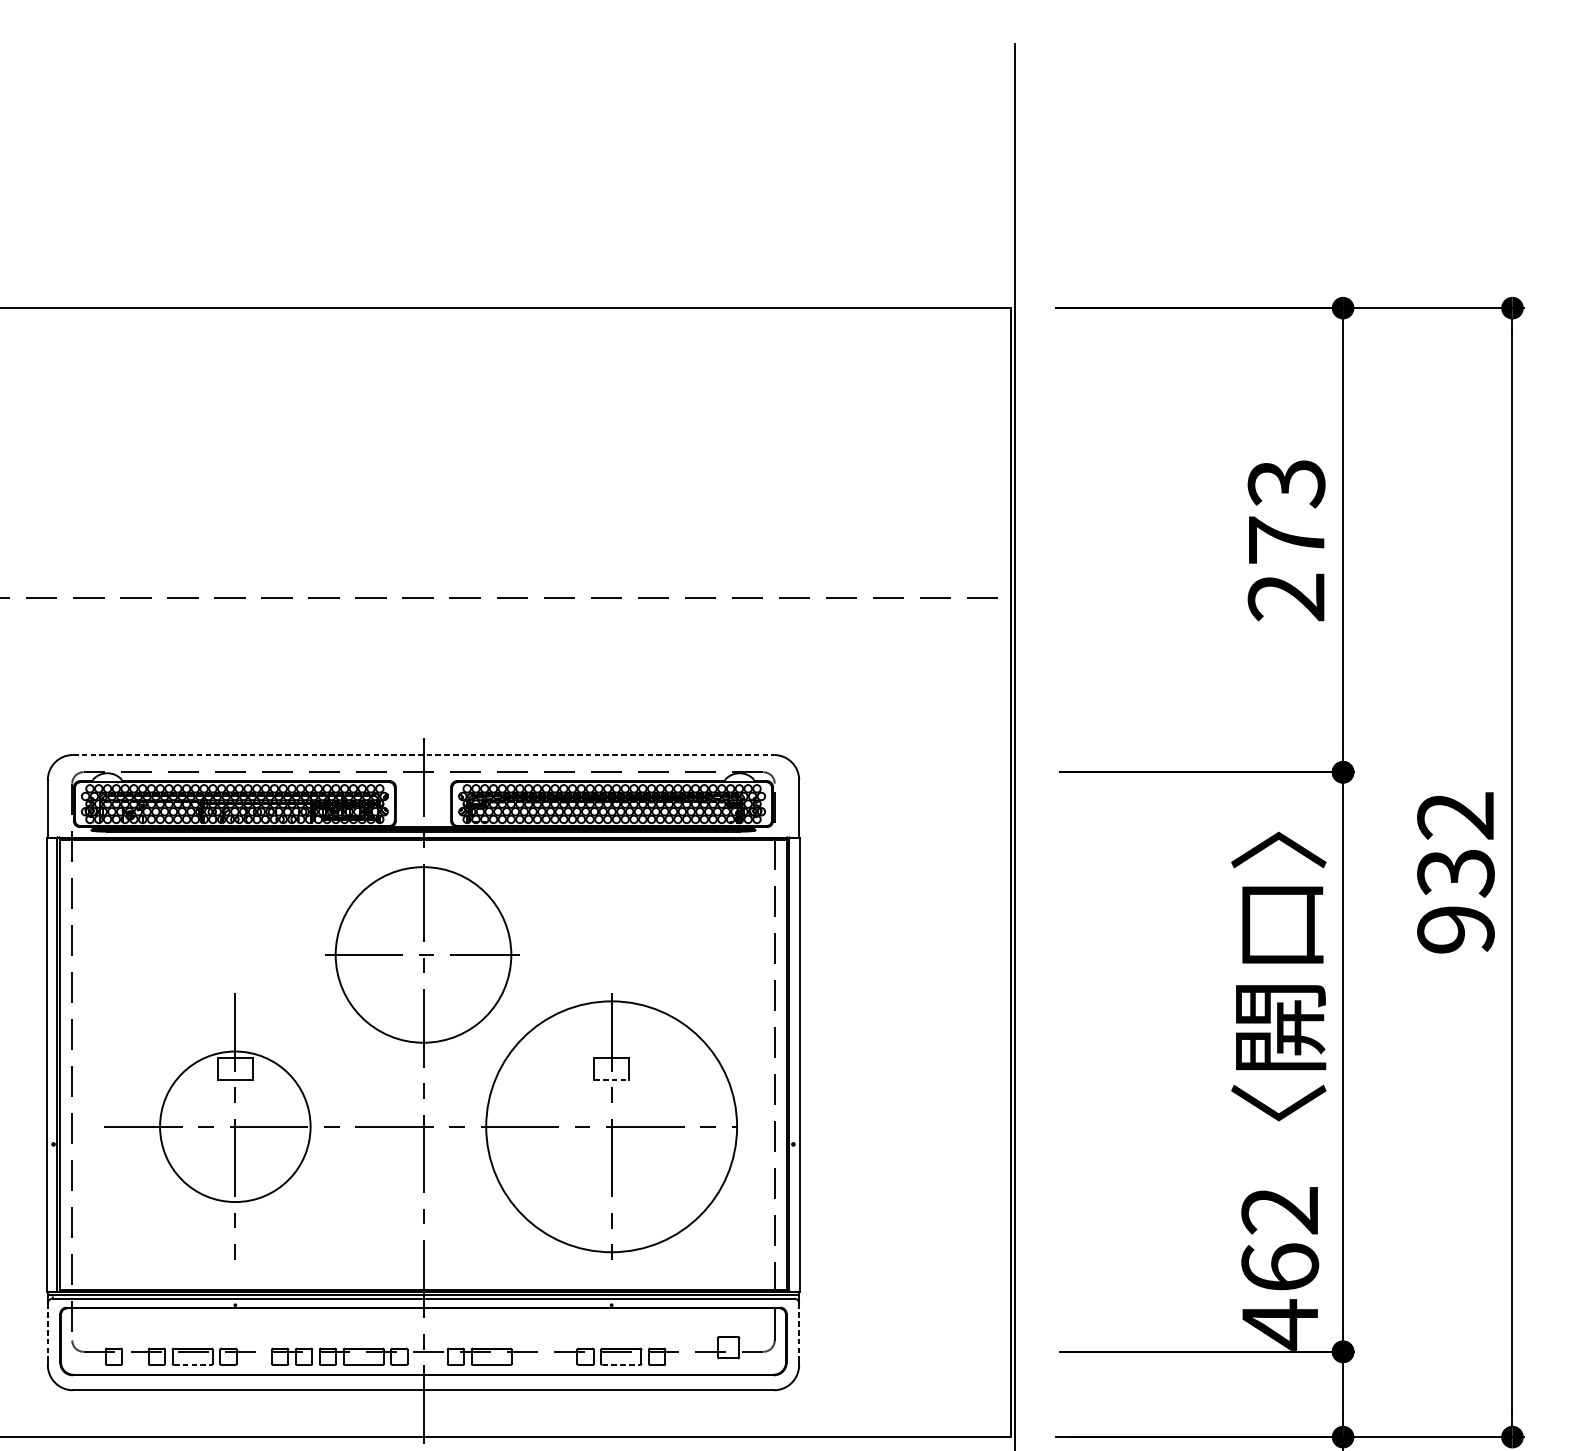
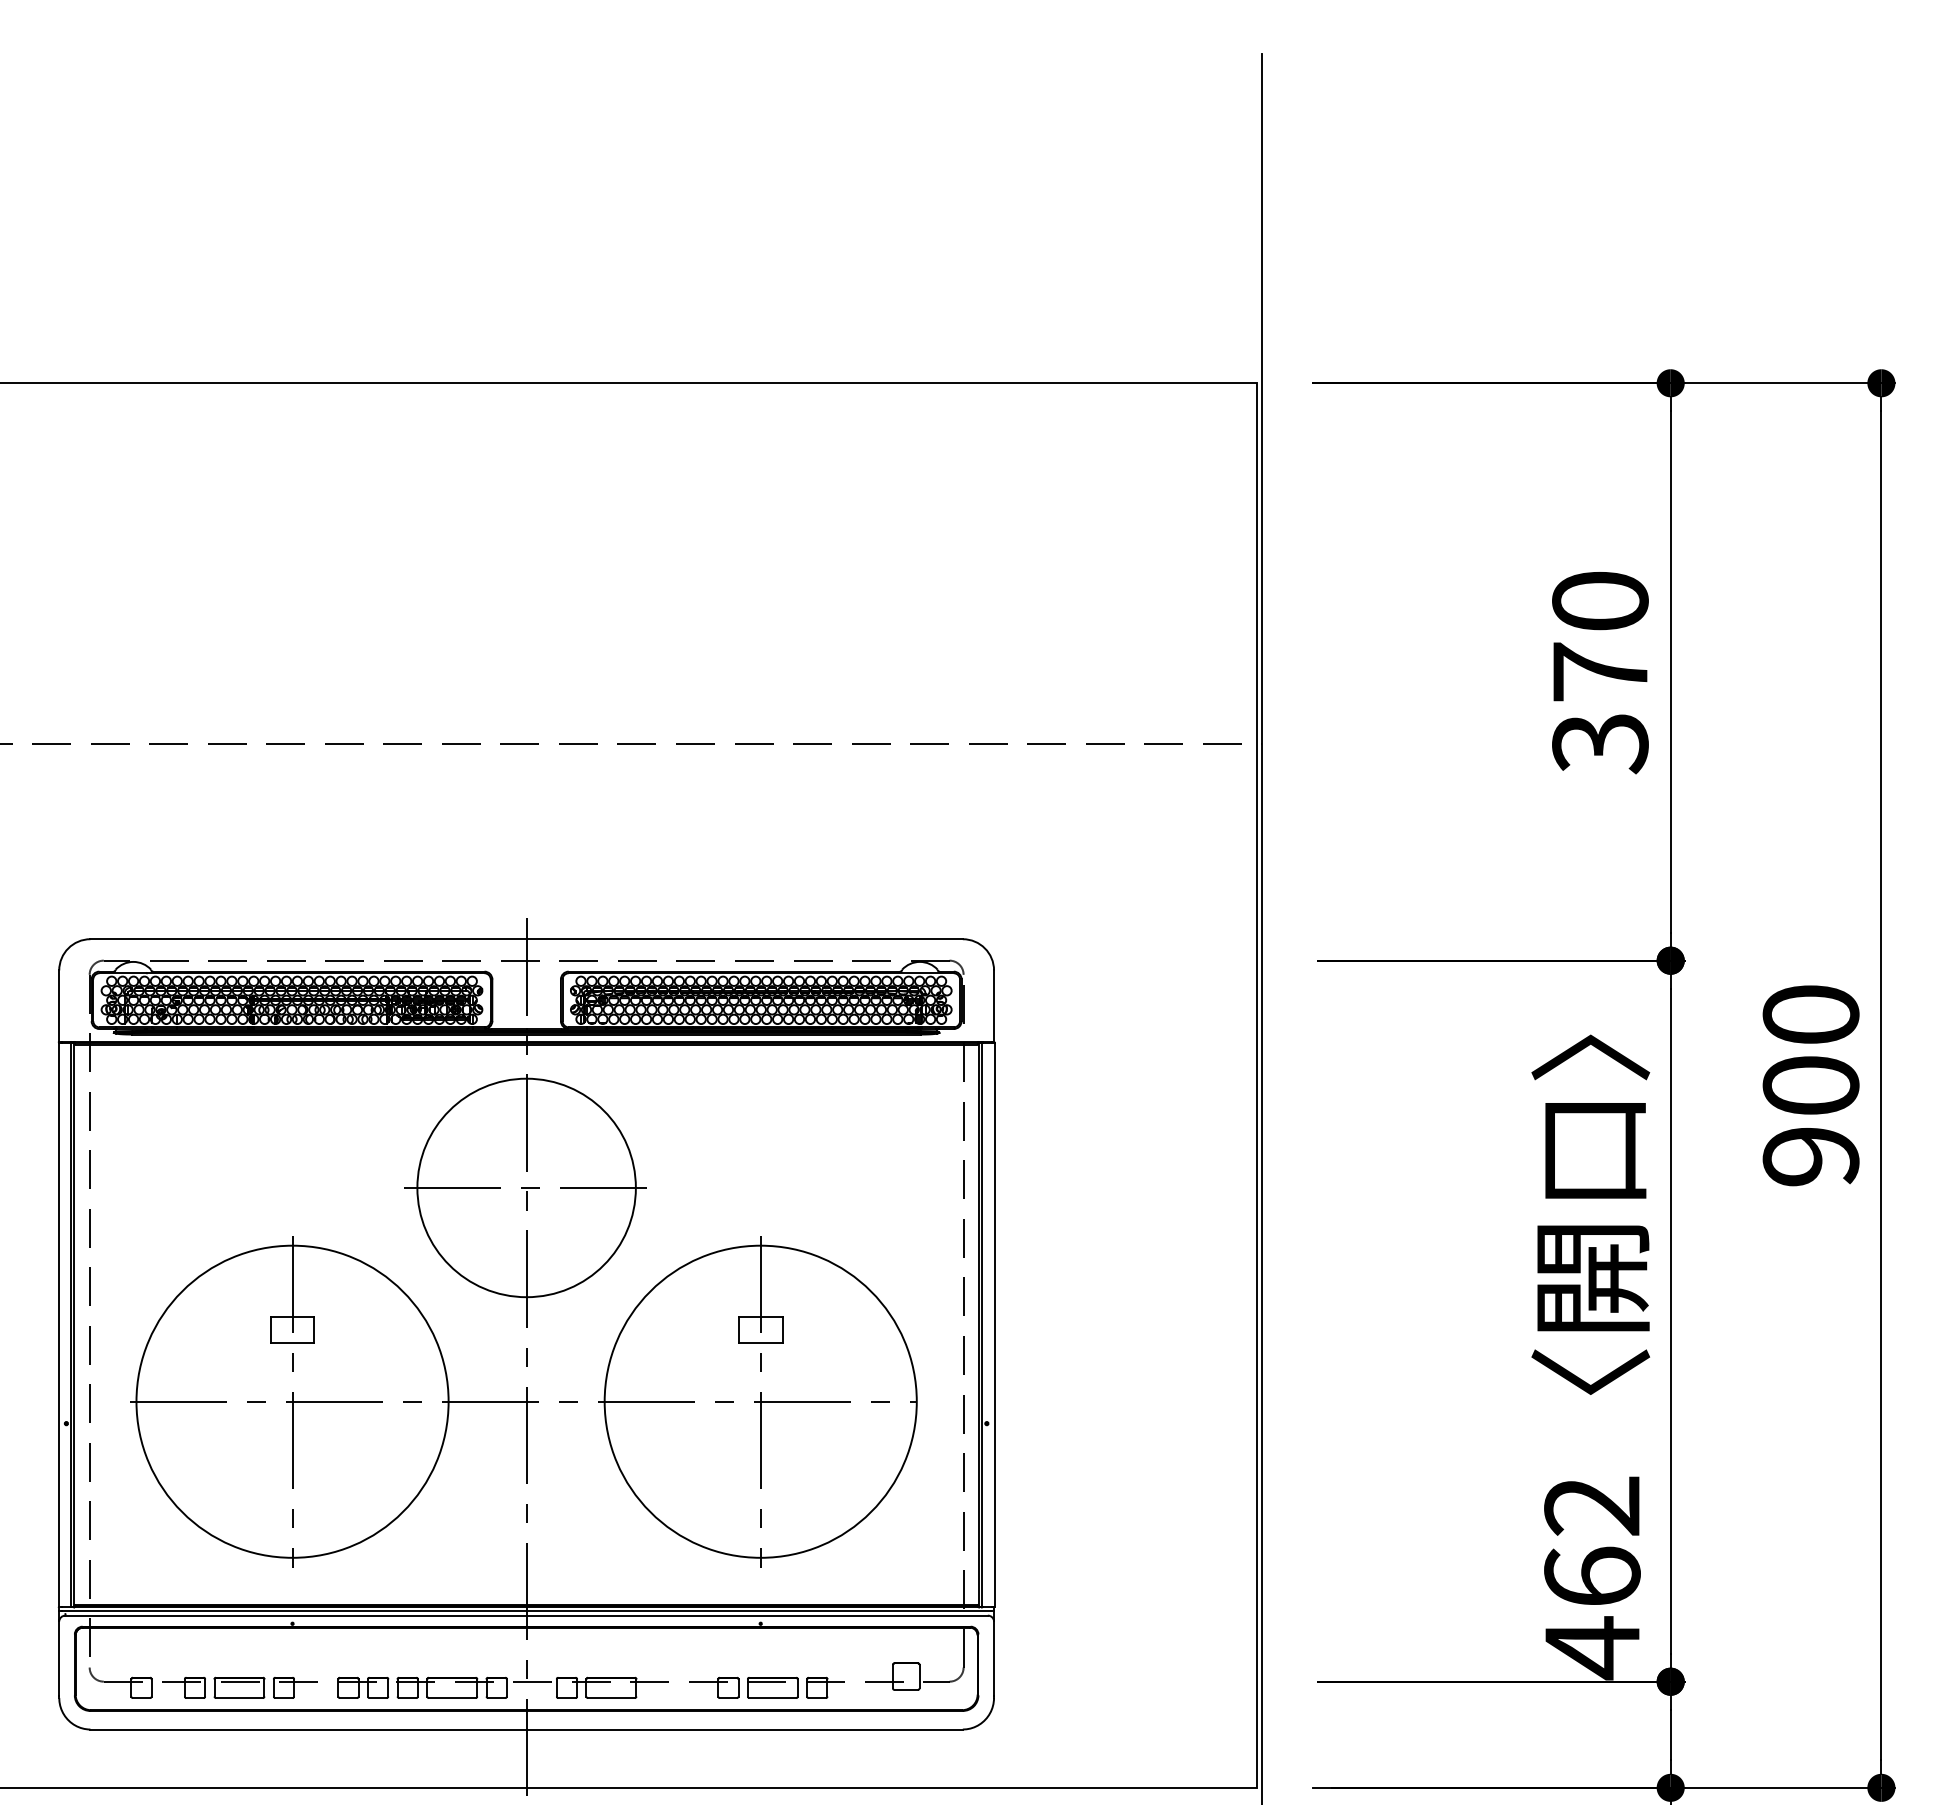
text: (1286, 541) -> (1600, 673), 273 -> 370
line: (424, 755) -> (527, 939), dashed -> solid
text: (1455, 845) -> (1810, 1051), 932 -> 900
line: (611, 1079) -> (760, 1343), dashed -> solid
circle: (235, 1126) -> (292, 1401), size x1.67
line: (48, 1333) -> (59, 1659), dashed -> solid
line: (799, 1333) -> (994, 1659), dashed -> solid
line: (192, 1365) -> (239, 1698), dashed -> solid
line: (621, 1365) -> (773, 1698), dashed -> solid

